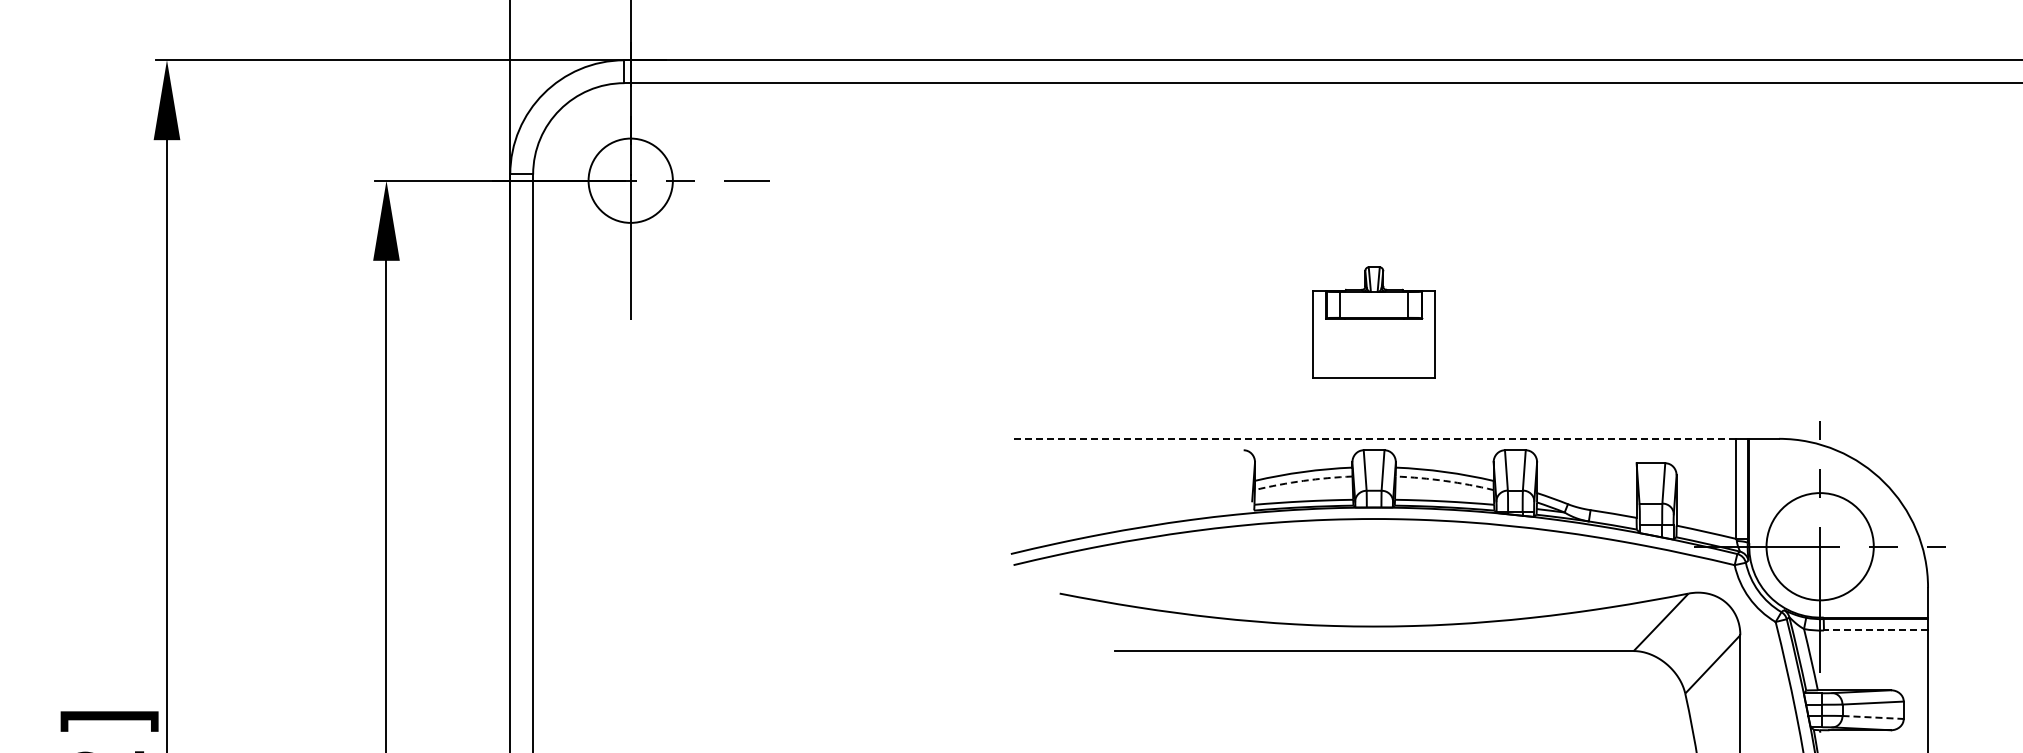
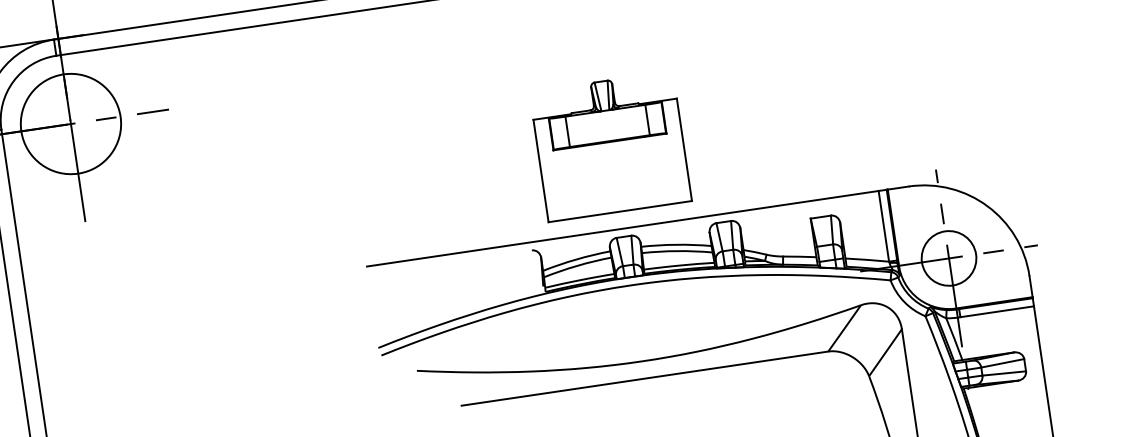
circle: (630, 180) -> (70, 123), size x1.67
part: (1374, 322) -> (610, 146), size x1.67
line: (1373, 438) -> (622, 228), dashed -> solid
arc: (1303, 480) -> (577, 265), dashed -> solid
arc: (1445, 480) -> (677, 250), dashed -> solid
circle: (1819, 546) -> (948, 258), size x0.71
line: (1875, 630) -> (996, 311), dashed -> solid
line: (1873, 717) -> (1004, 373), dashed -> solid

